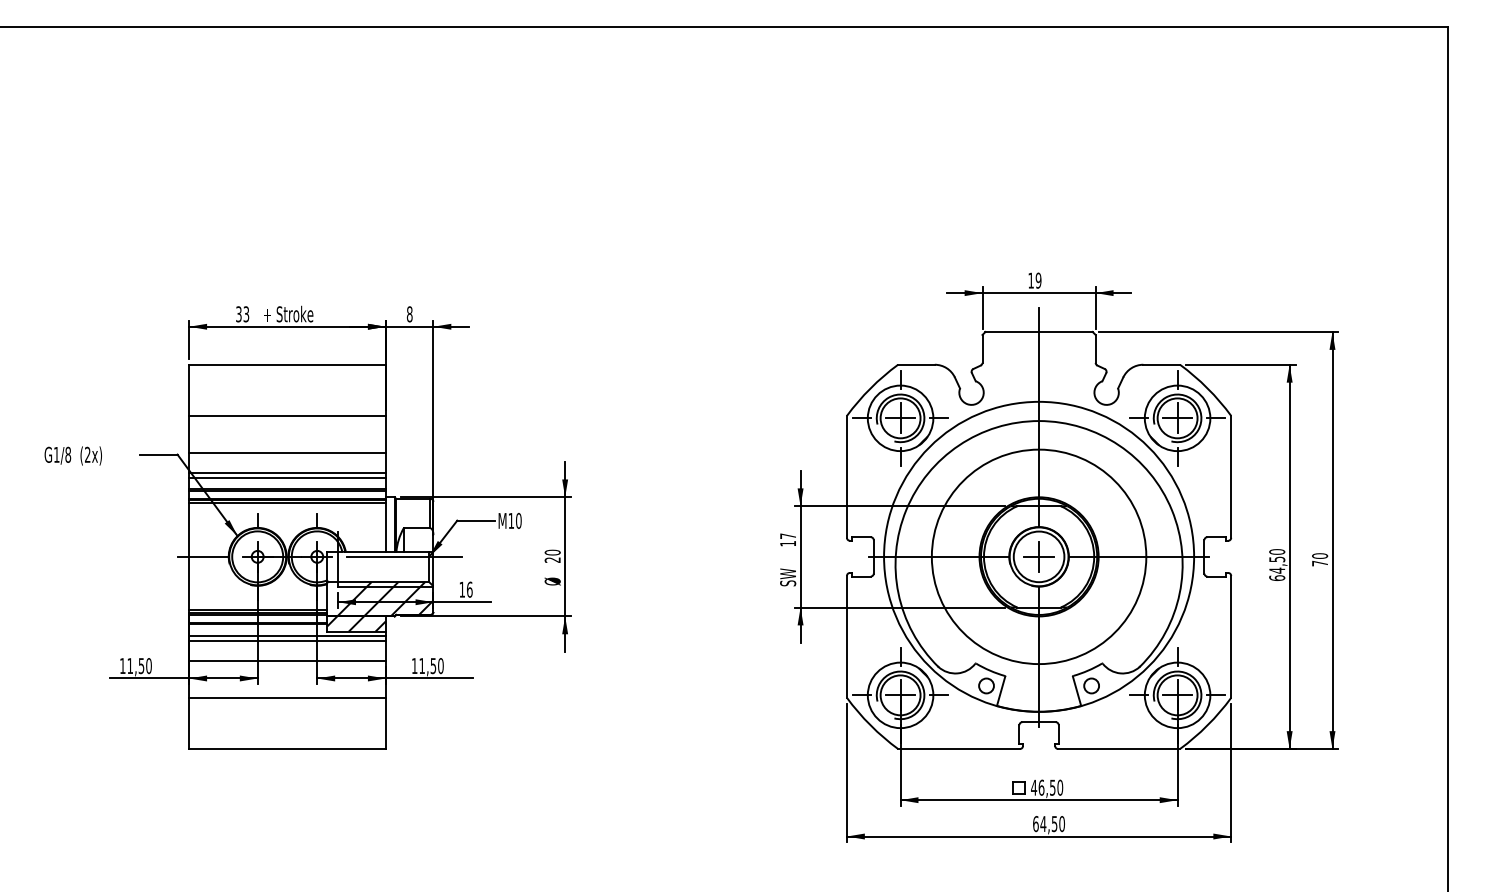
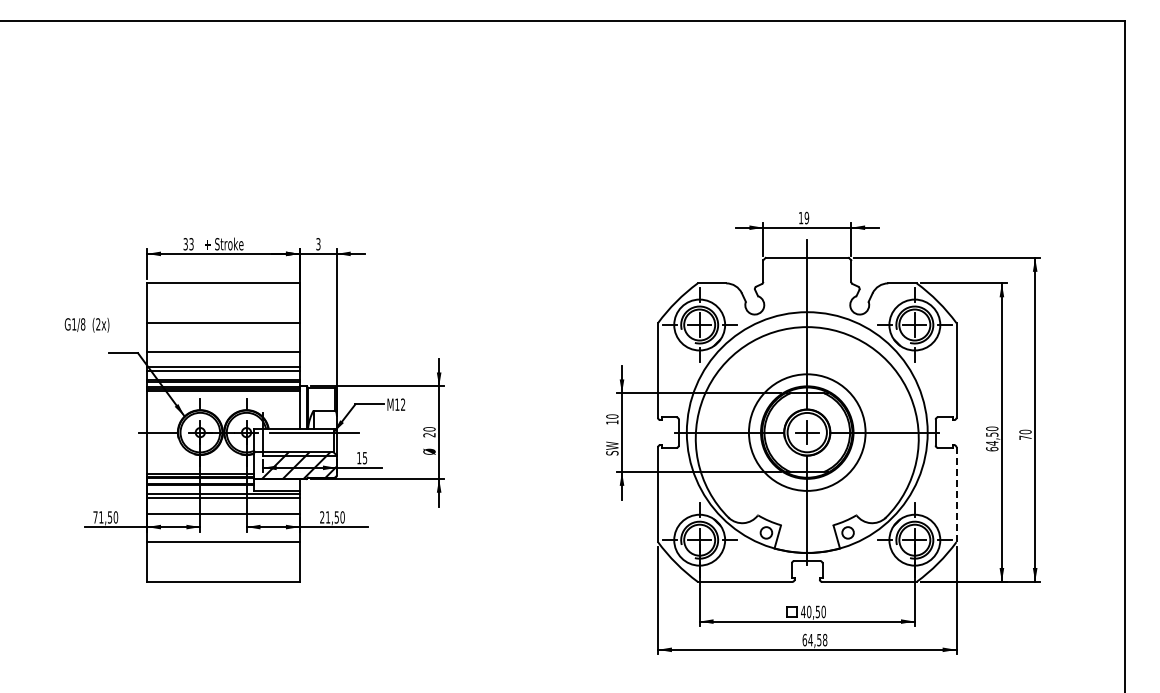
text: (409, 314) -> (318, 244), 8 -> 3
text: (72, 455) -> (86, 324), moved
text: (519, 520) -> (403, 404), M10 -> M12
text: (788, 536) -> (612, 416), 17 -> 10
circle: (1038, 556) -> (806, 432), size x0.7
text: (469, 588) -> (364, 457), 16 -> 15
hatch: (355, 623) -> (276, 484), removed
line: (1231, 637) -> (956, 495), solid -> dashed
text: (122, 666) -> (95, 517), 11,50 -> 71,50
text: (414, 666) -> (322, 517), 11,50 -> 21,50
text: (1041, 787) -> (809, 611), 46,50 -> 40,50
text: (1061, 823) -> (824, 639), 64,50 -> 64,58

